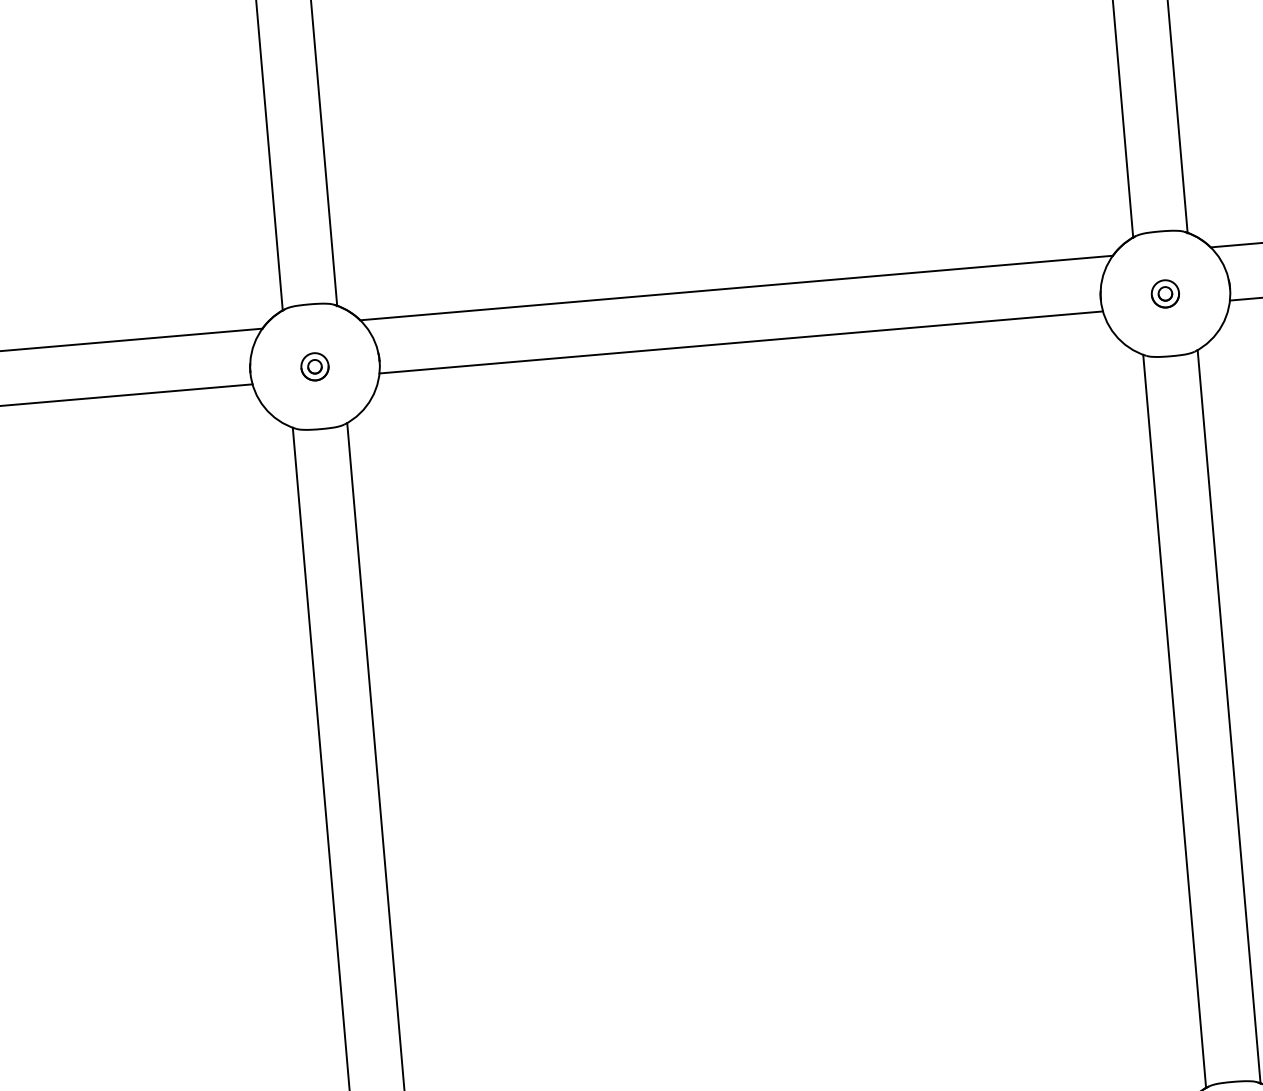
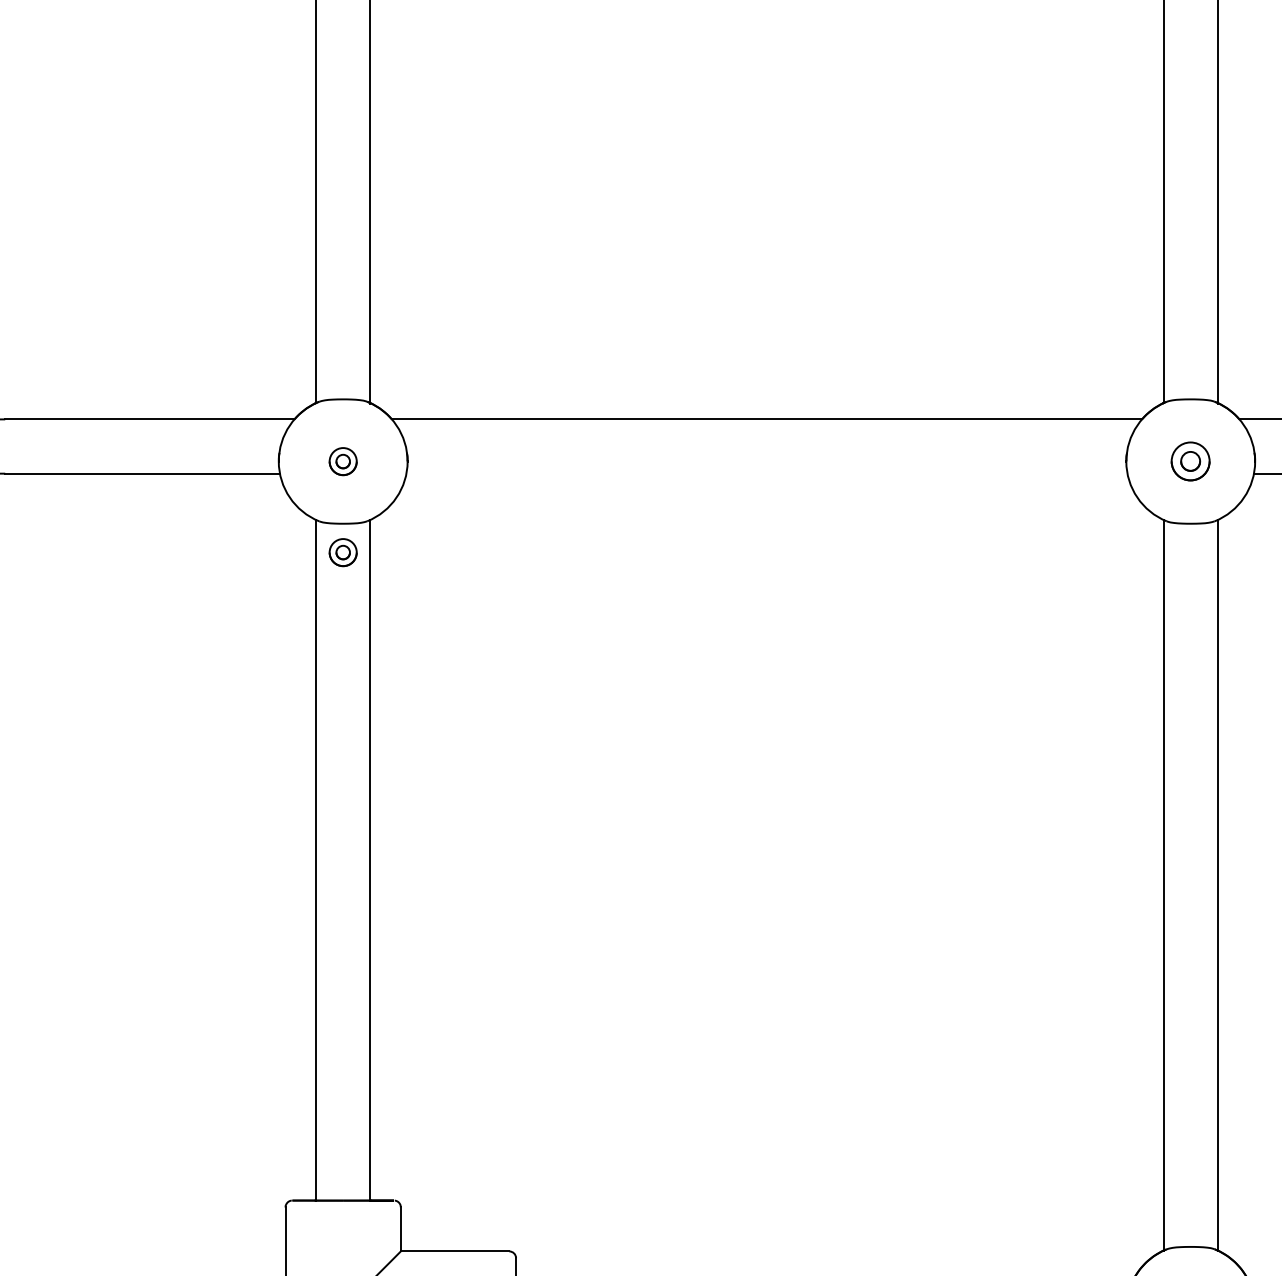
part: (1165, 293) -> (1190, 461), size x1.4
line: (740, 342) -> (766, 473), removed
part: (322, 458) -> (342, 552), added

